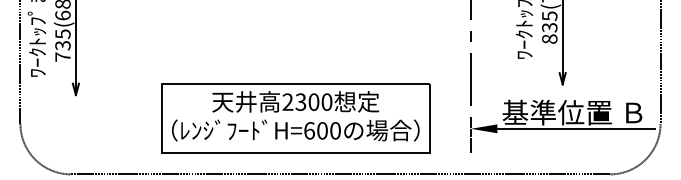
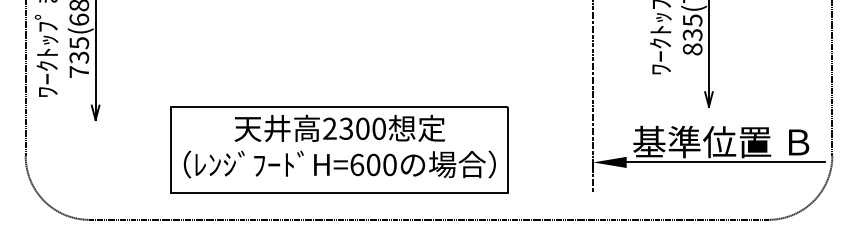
part: (295, 118) -> (339, 149), moved

